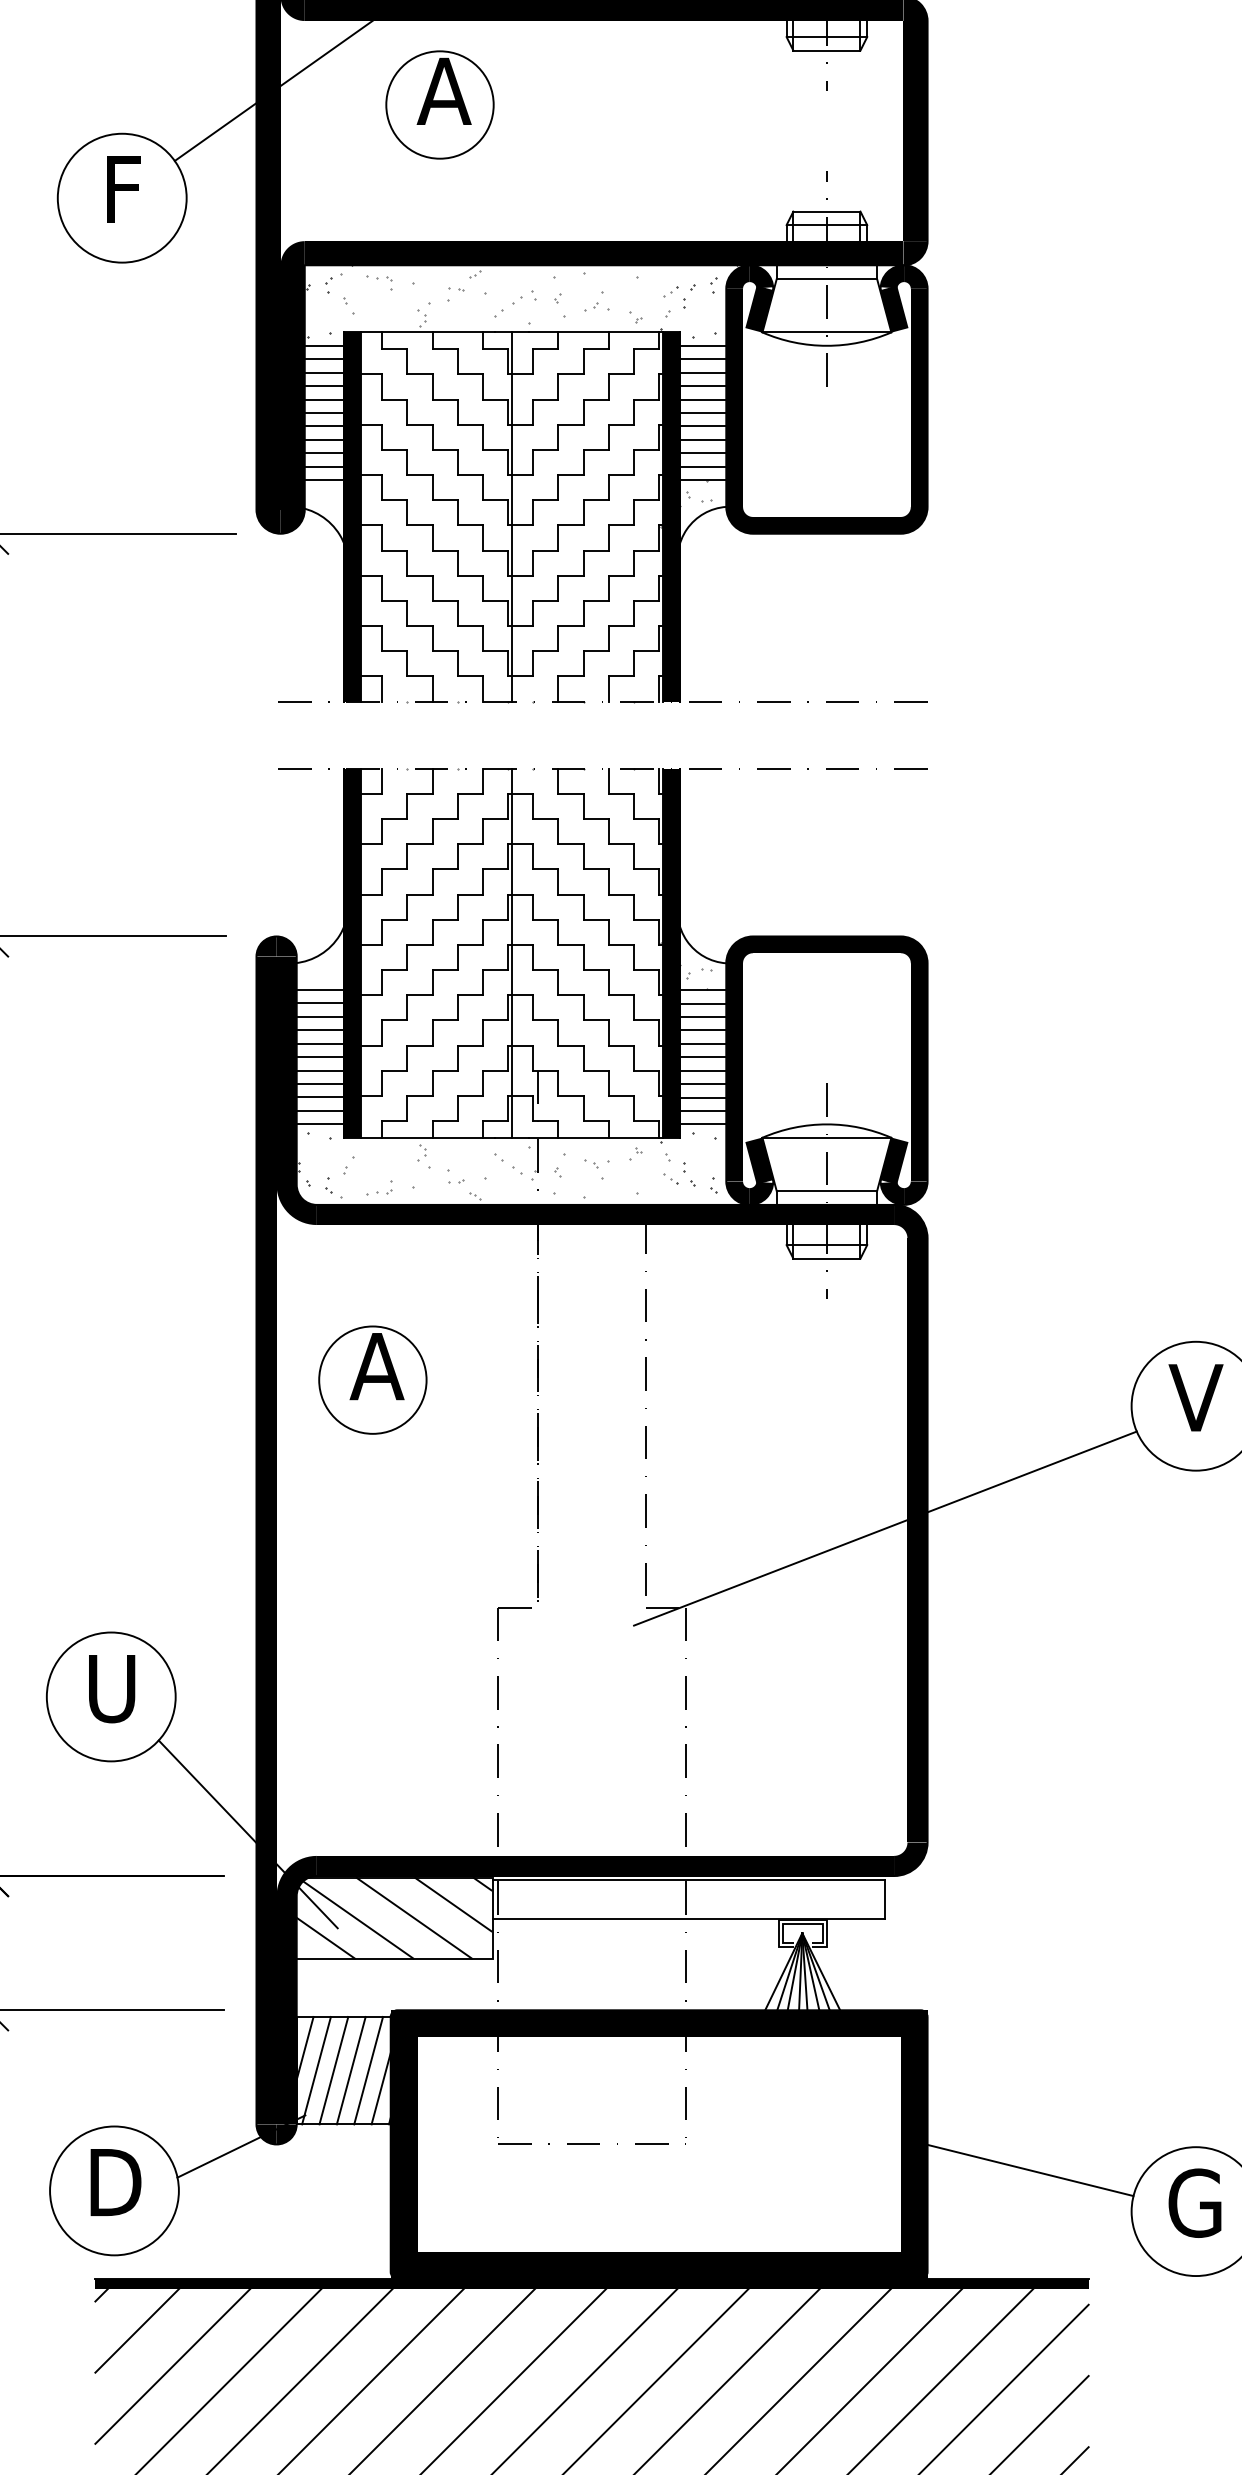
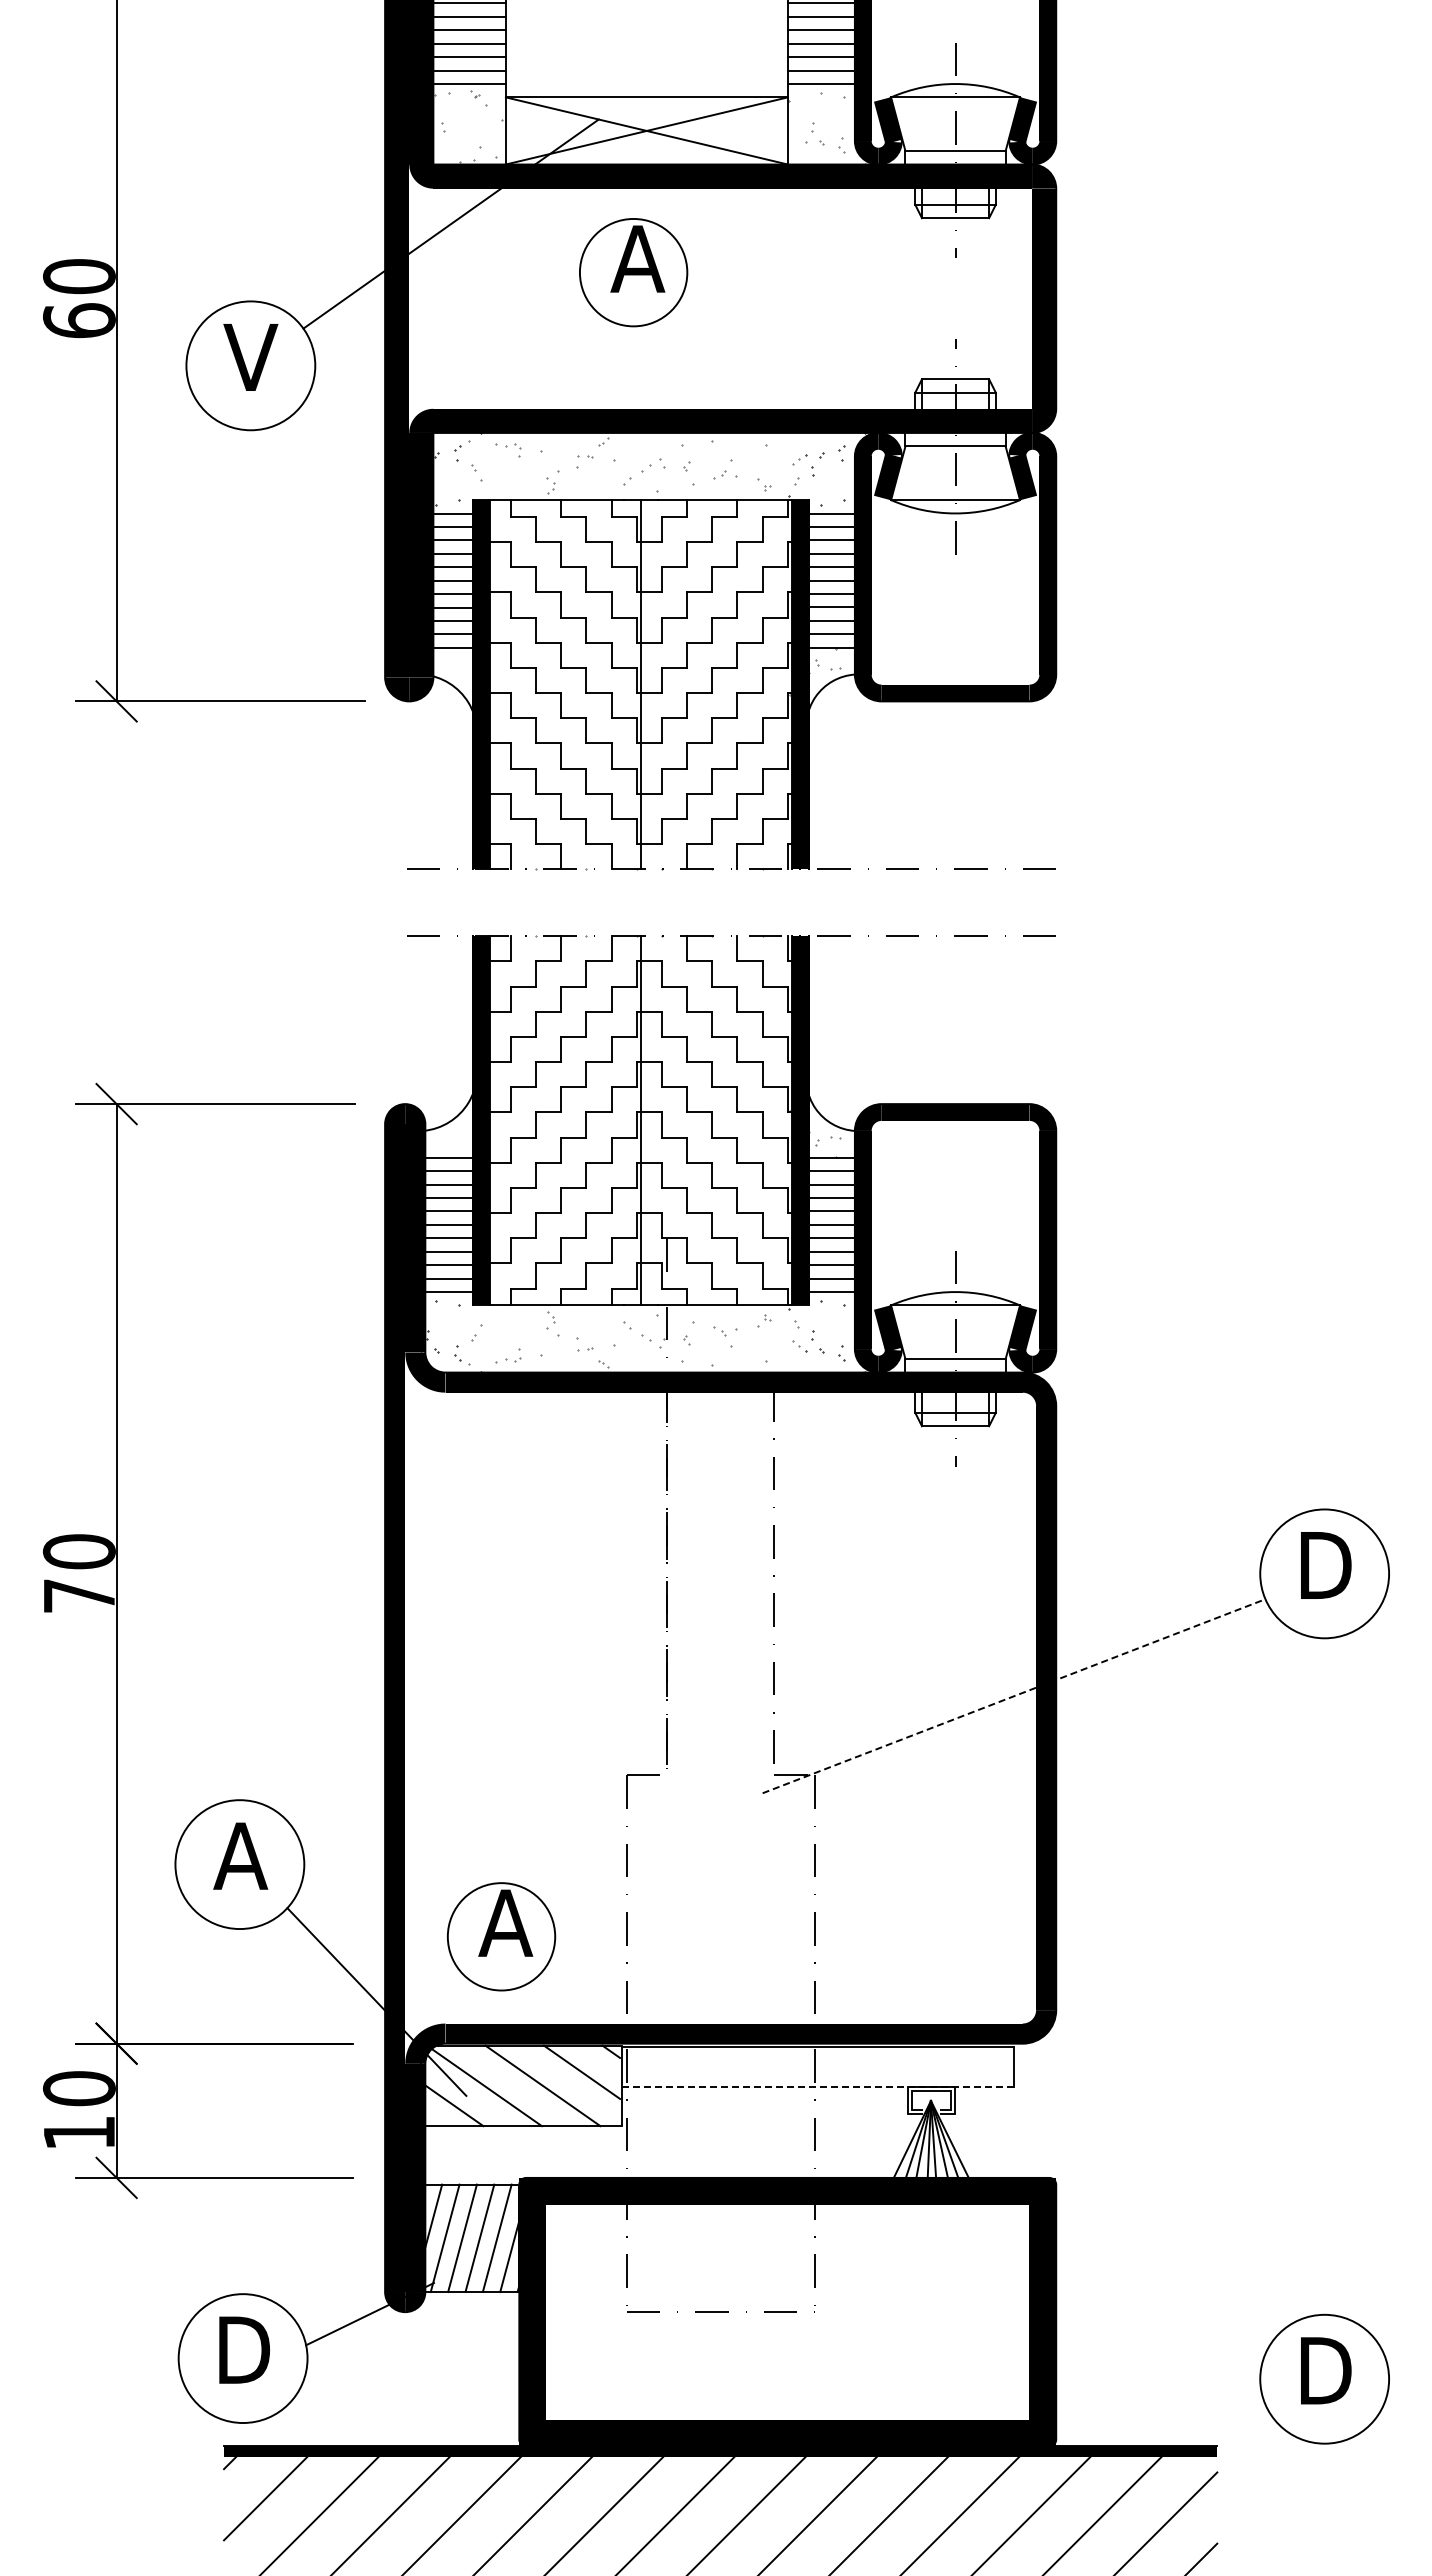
part: (439, 104) -> (633, 272), moved
text: (121, 189) -> (250, 357), F -> V
part: (372, 1379) -> (501, 1936), moved
text: (1195, 1397) -> (1324, 1565), V -> D
line: (885, 1528) -> (1014, 1696), solid -> dashed
text: (111, 1688) -> (240, 1856), U -> A
line: (688, 1918) -> (817, 2086), solid -> dashed
line: (1025, 2168) -> (1154, 2336), removed
text: (1195, 2202) -> (1324, 2370), G -> D

